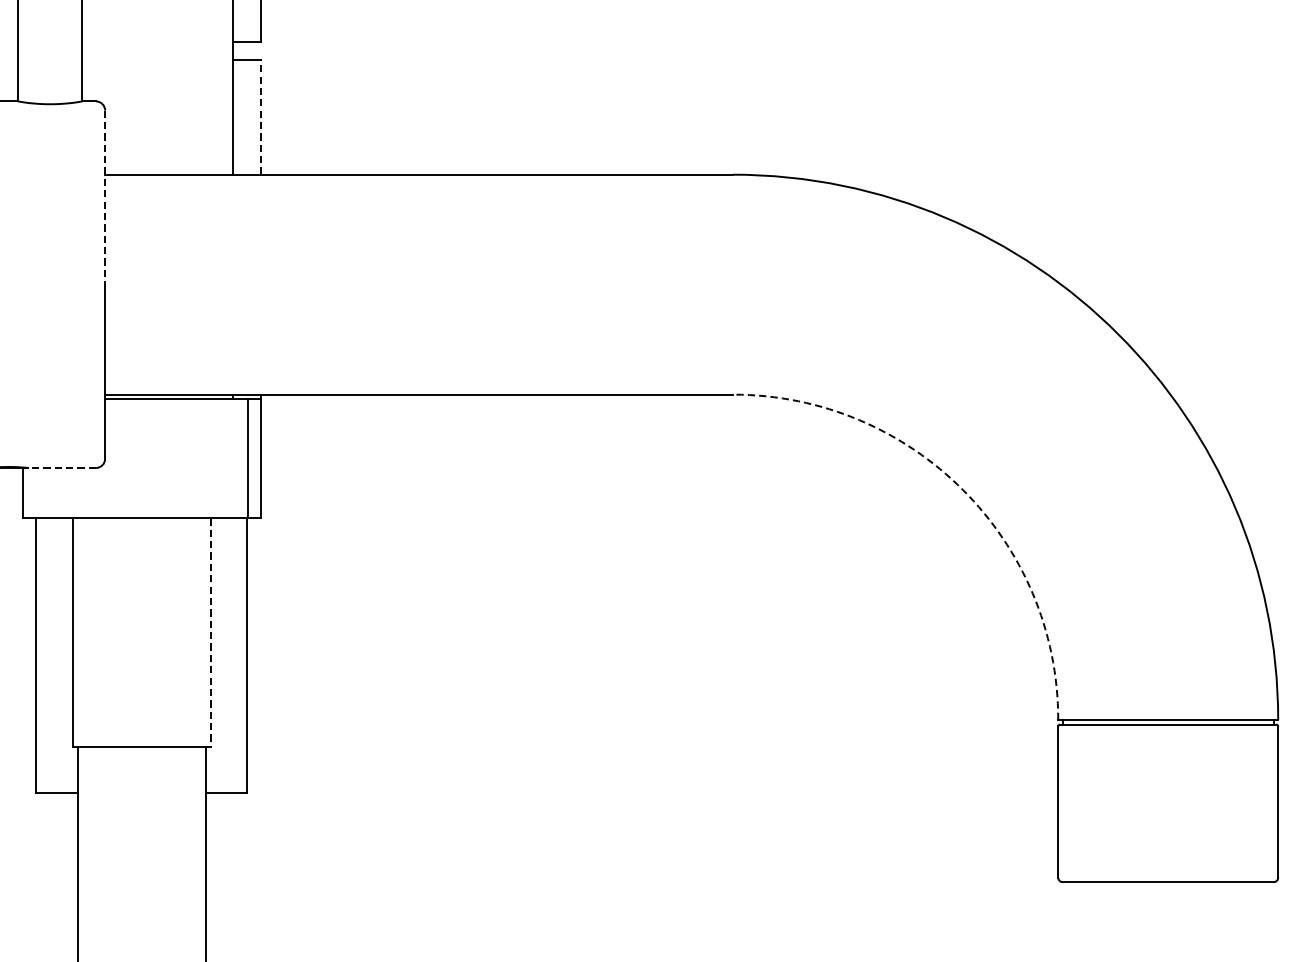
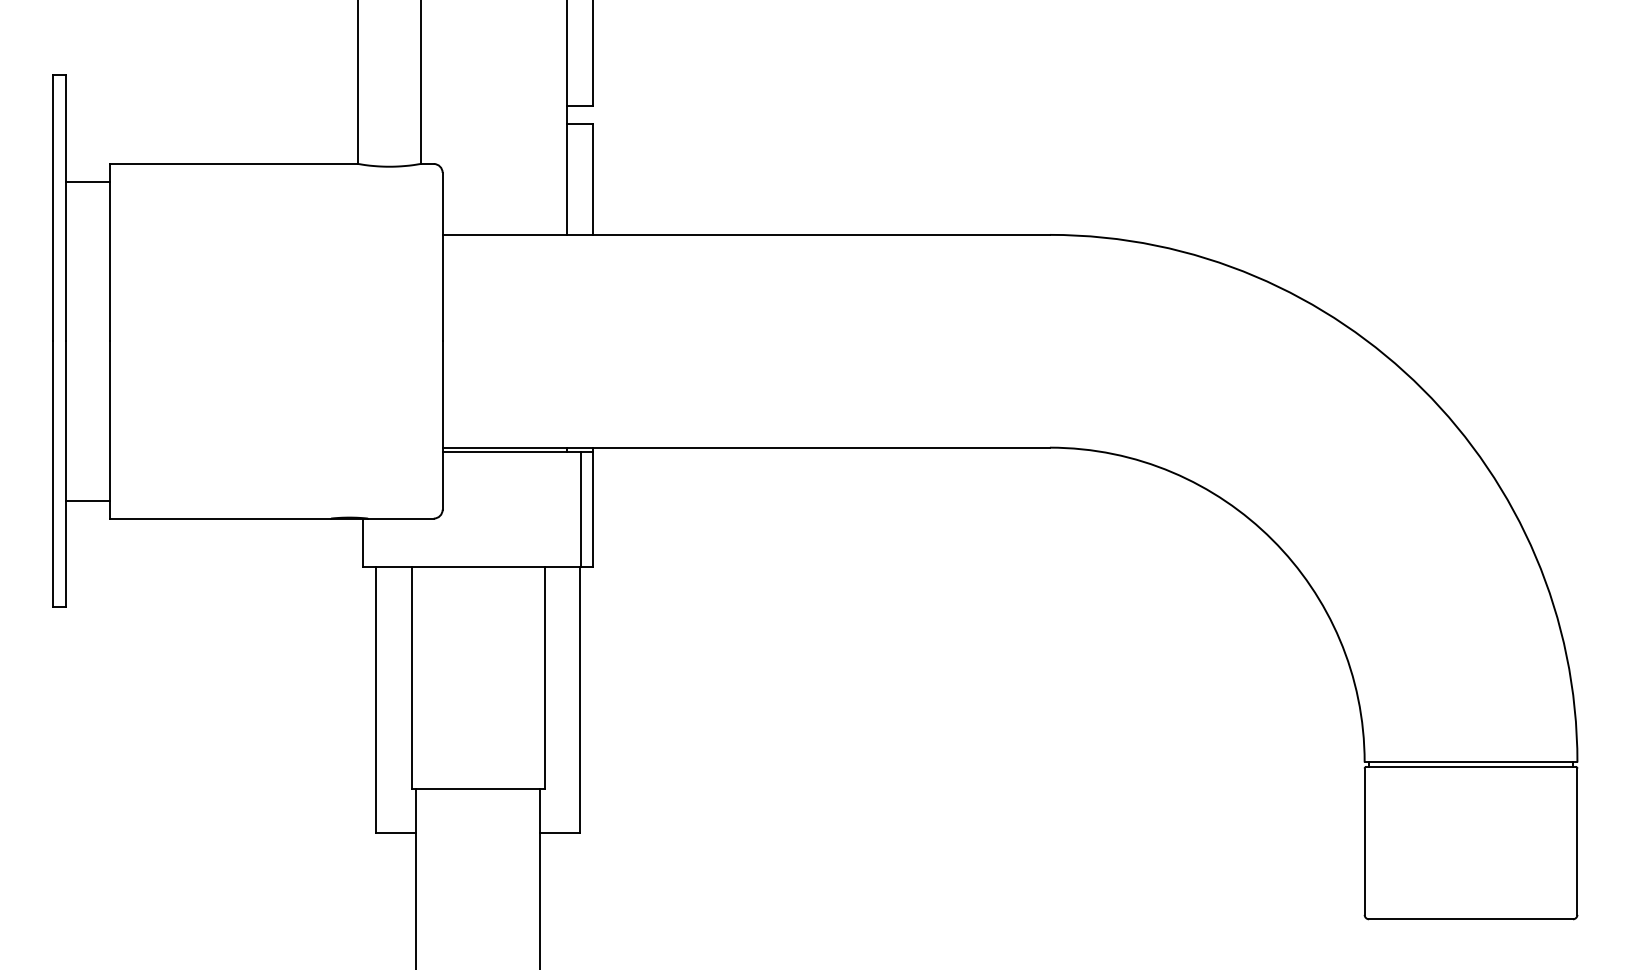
line: (261, 117) -> (593, 179), dashed -> solid
line: (105, 198) -> (442, 257), dashed -> solid
line: (61, 467) -> (400, 518), dashed -> solid
arc: (962, 489) -> (1272, 539), dashed -> solid
line: (210, 633) -> (544, 678), dashed -> solid

